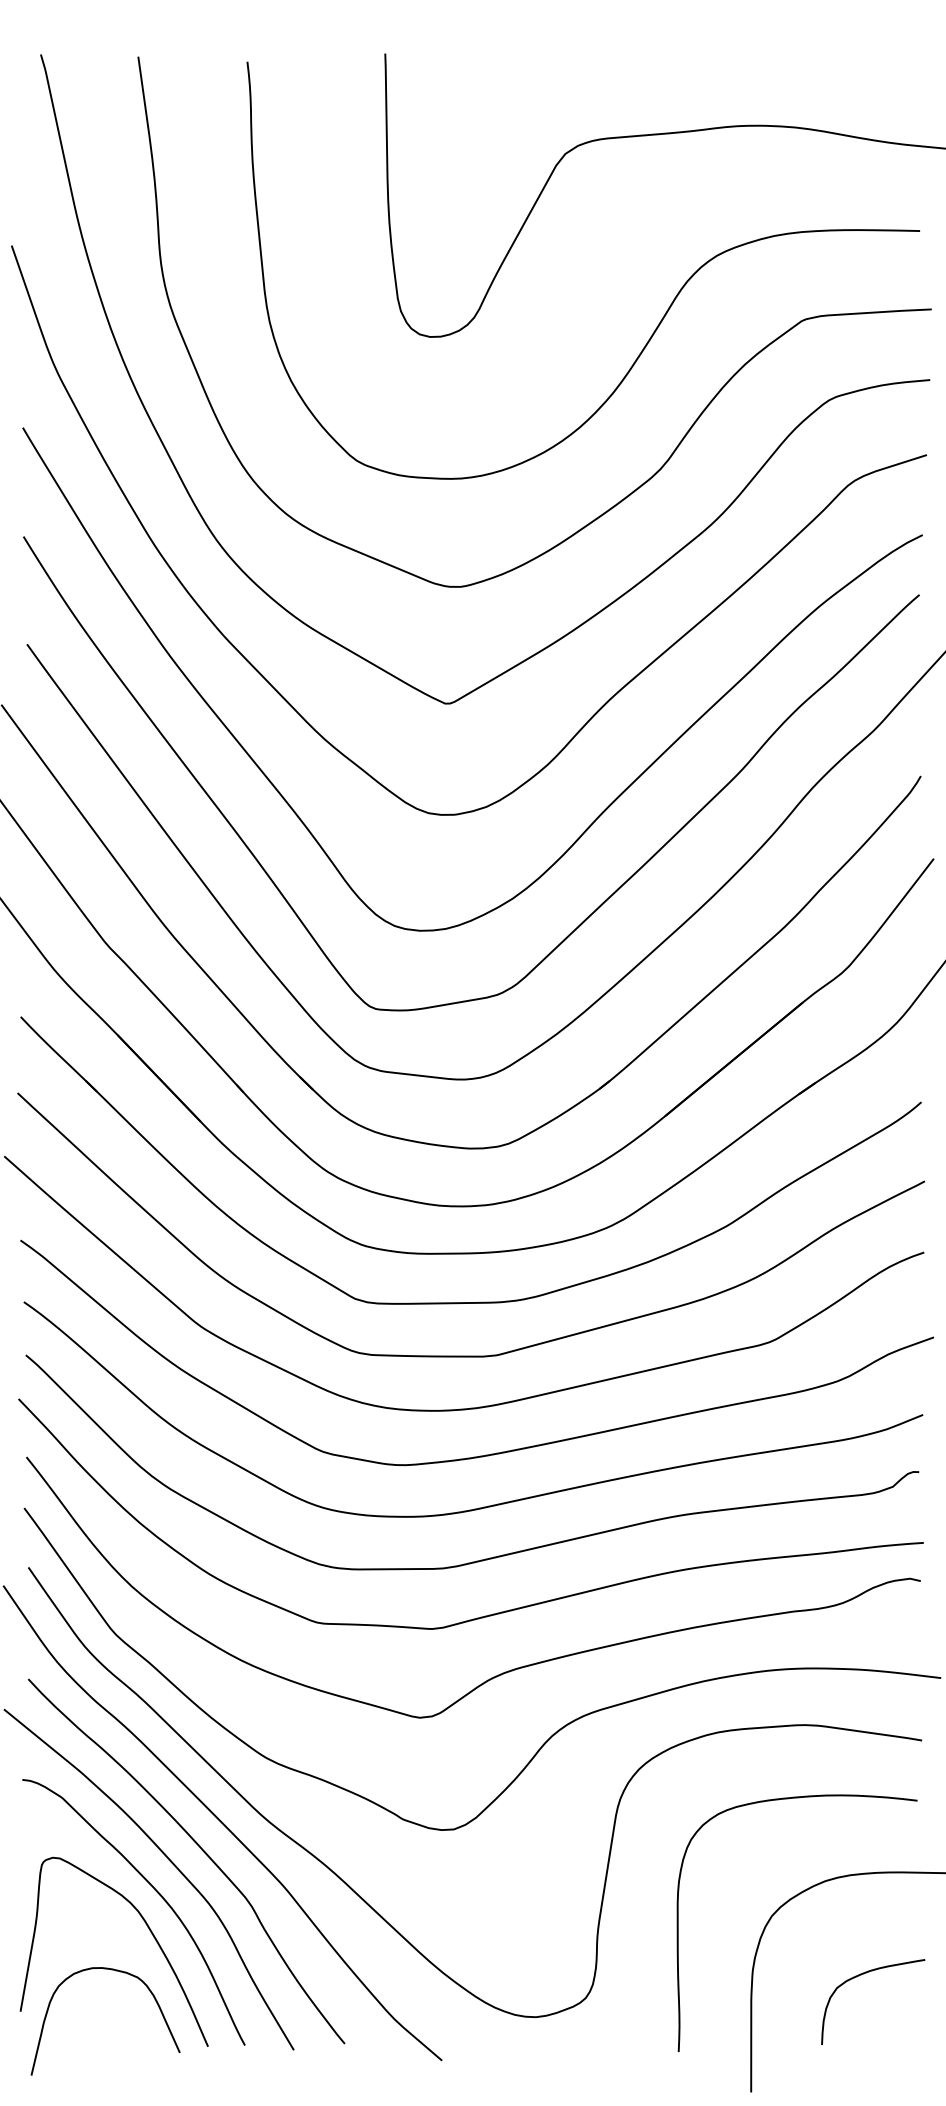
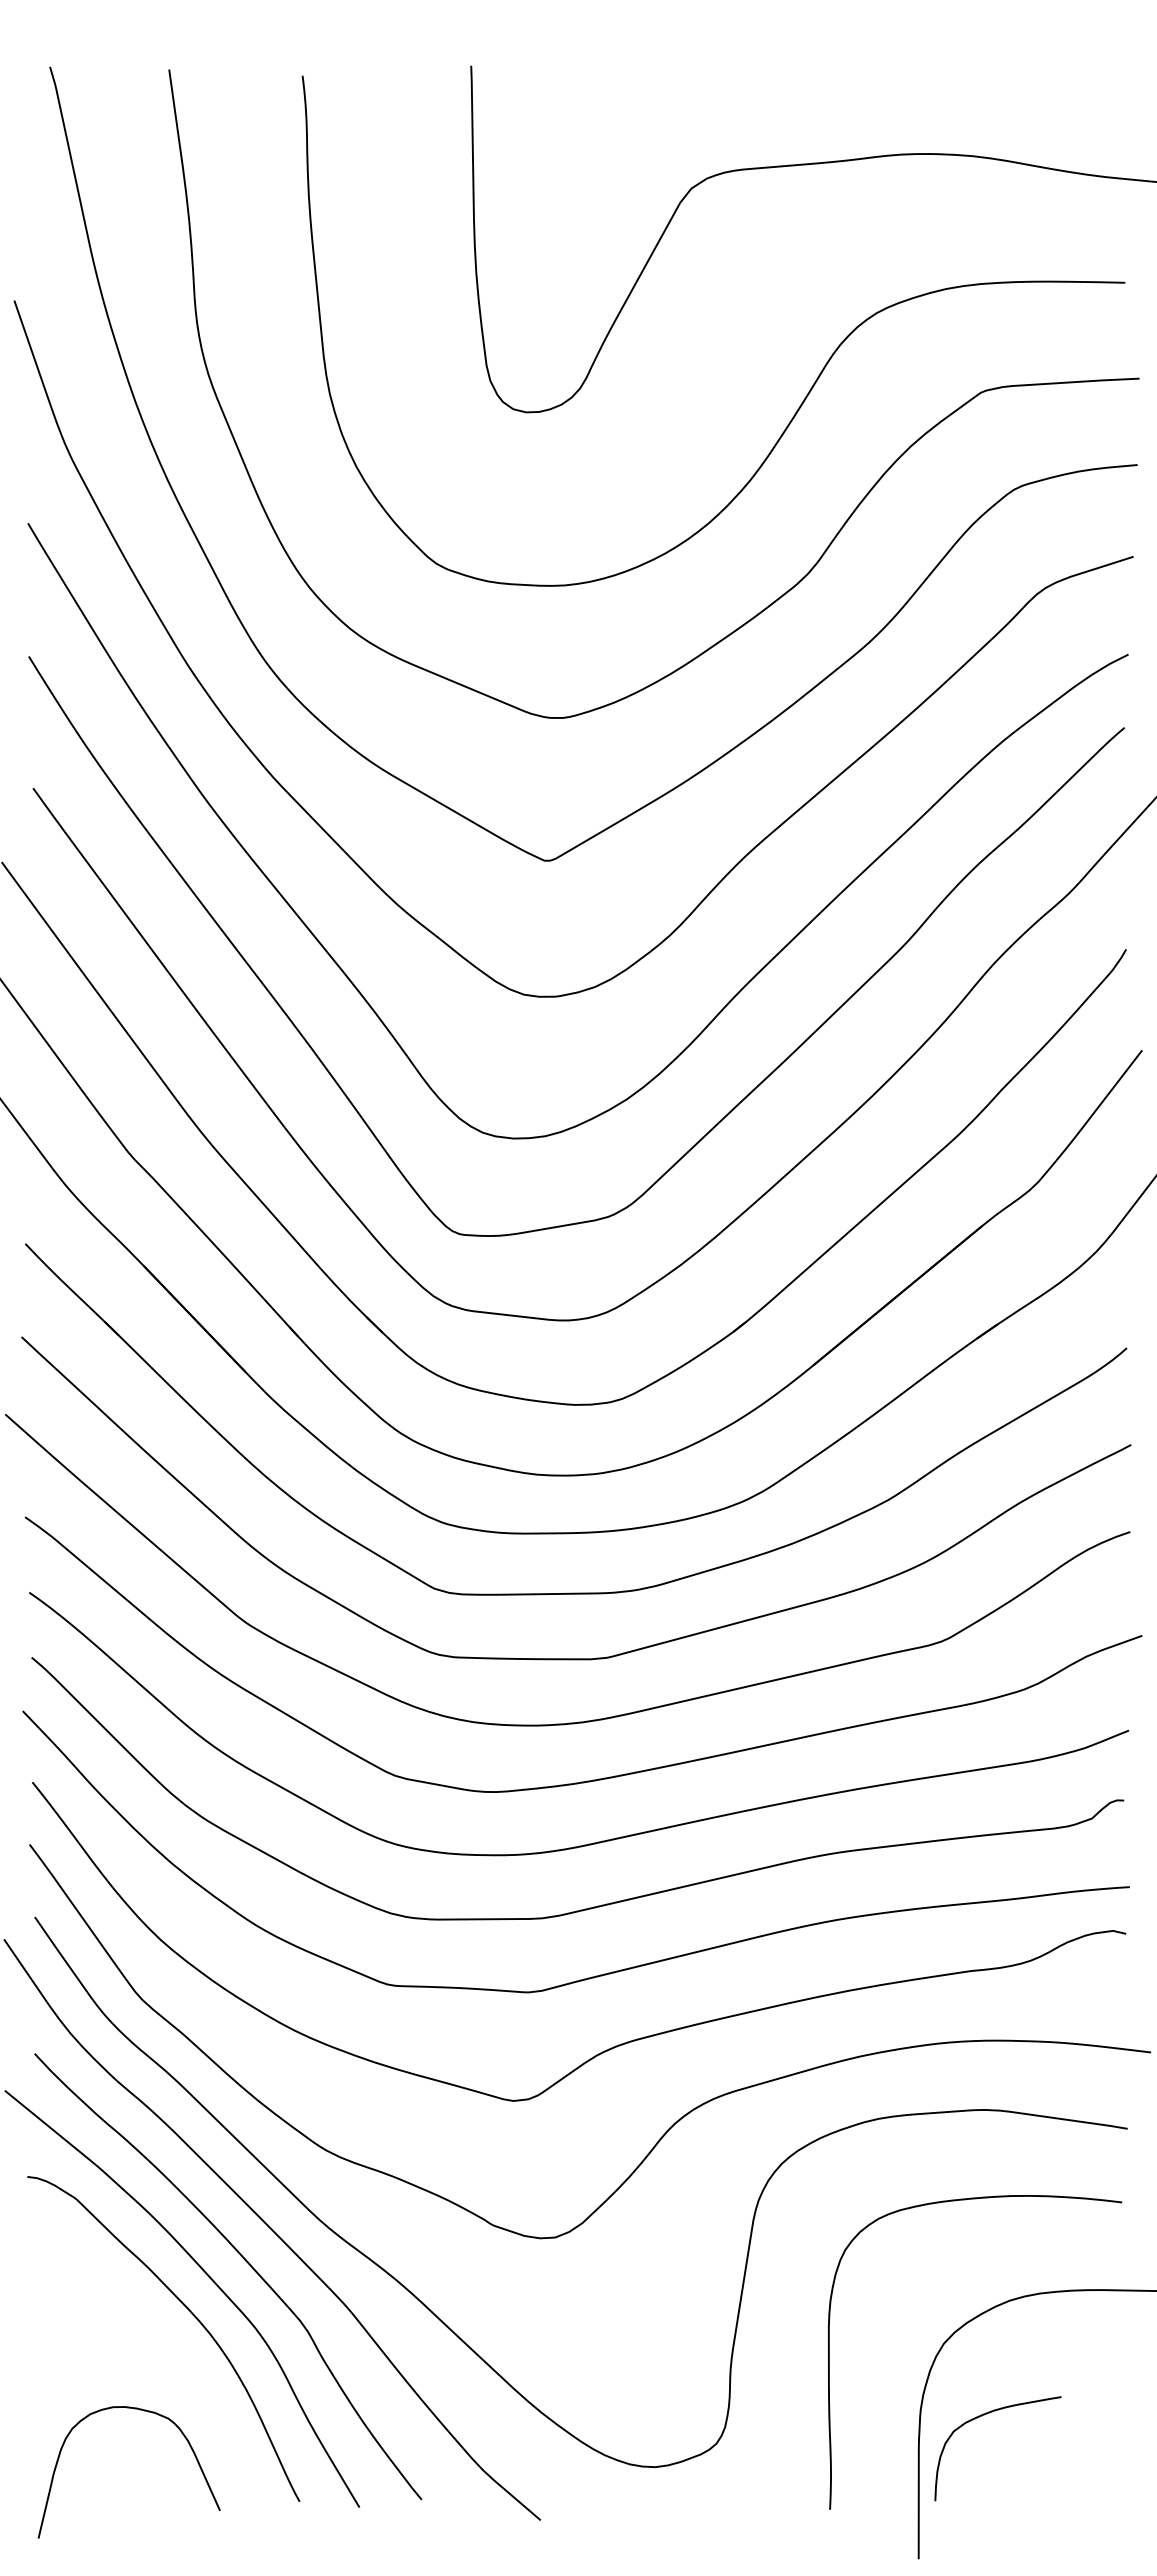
curve: (150, 1931) -> (183, 2362), removed
curve: (860, 1975) -> (982, 2416), moved

